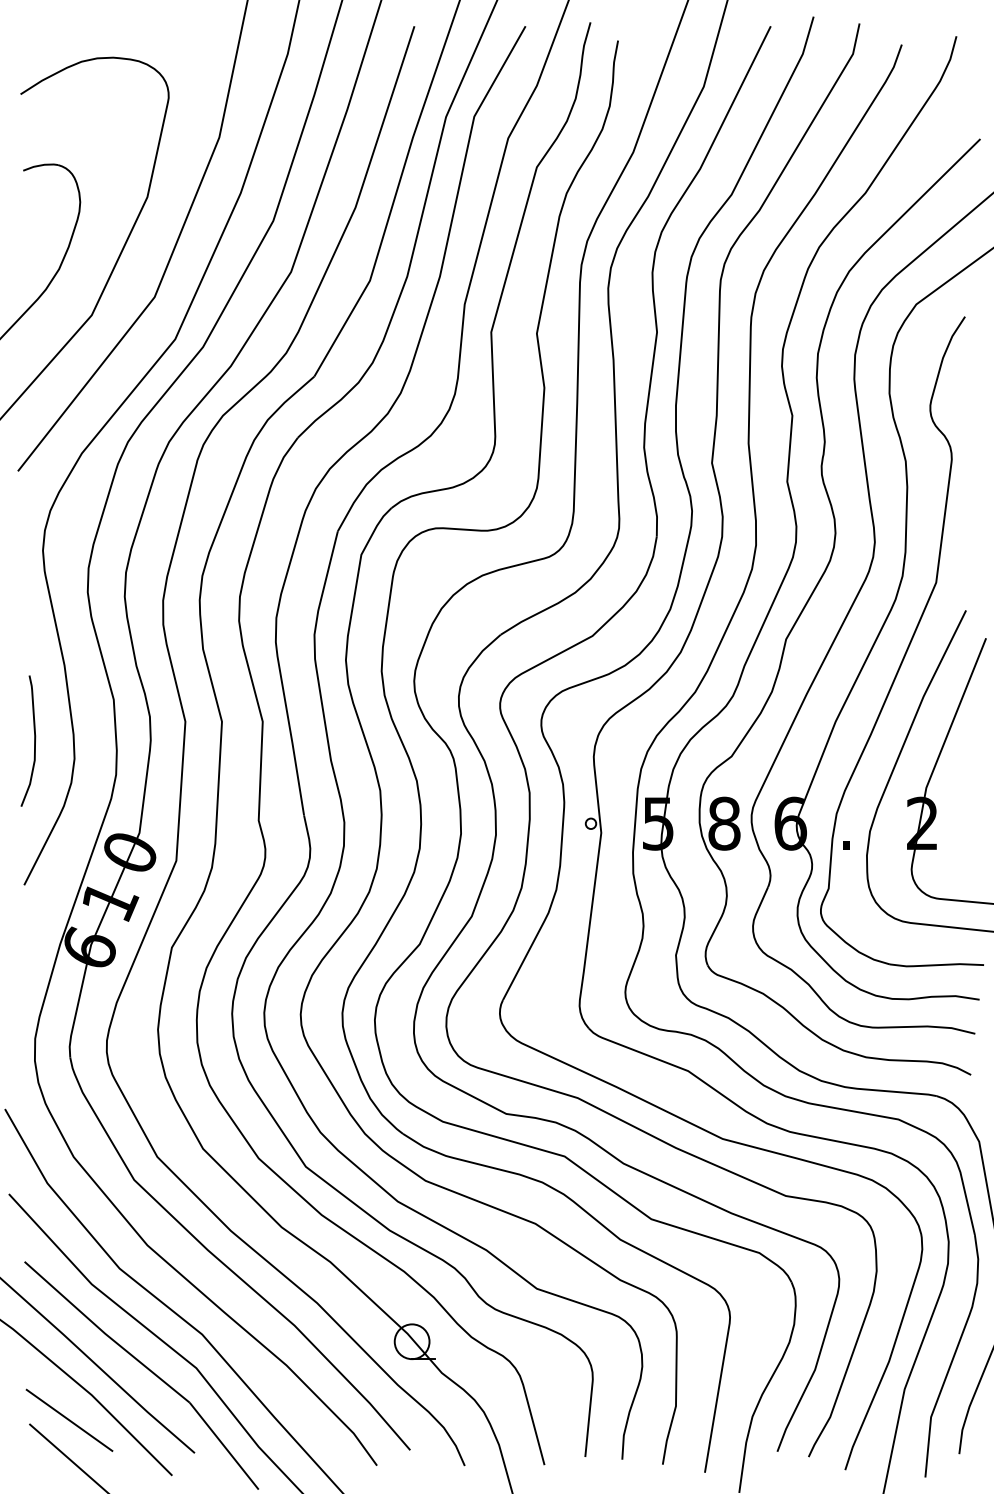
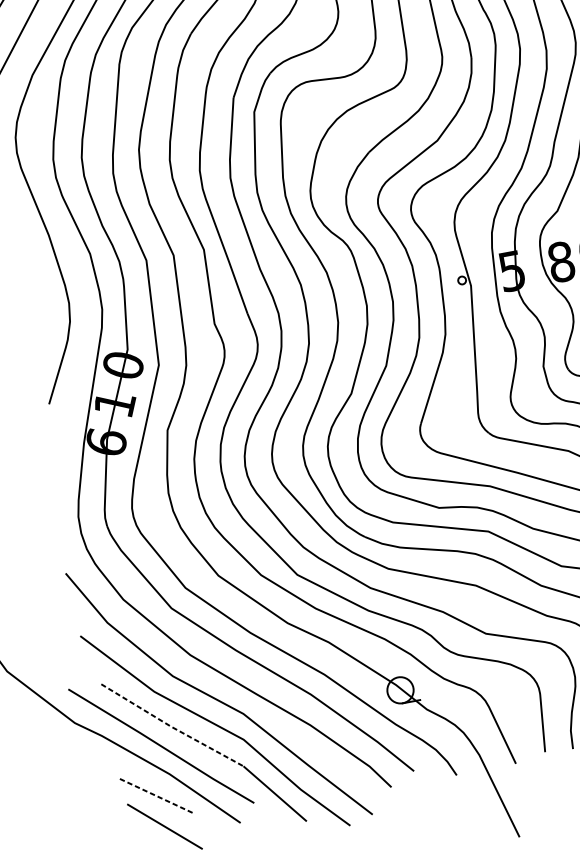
curve: (34, 740) -> (36, 295), removed
line: (105, 1334) -> (171, 727), solid -> dashed
line: (69, 1420) -> (156, 796), solid -> dashed

